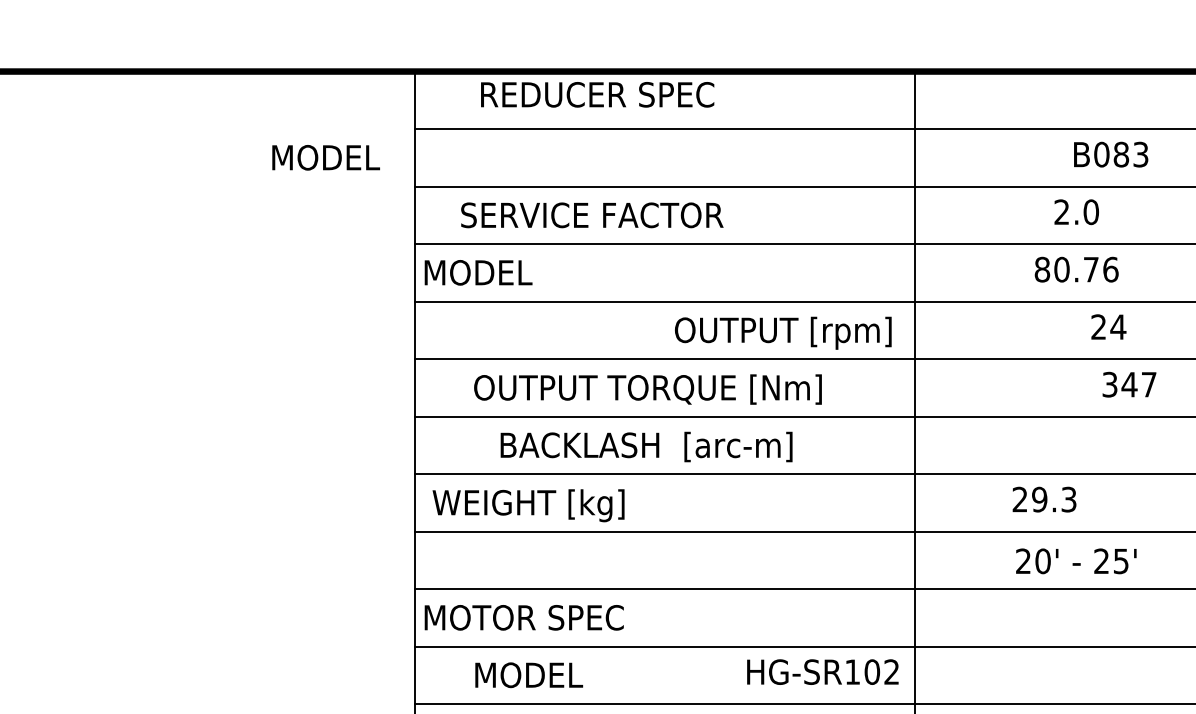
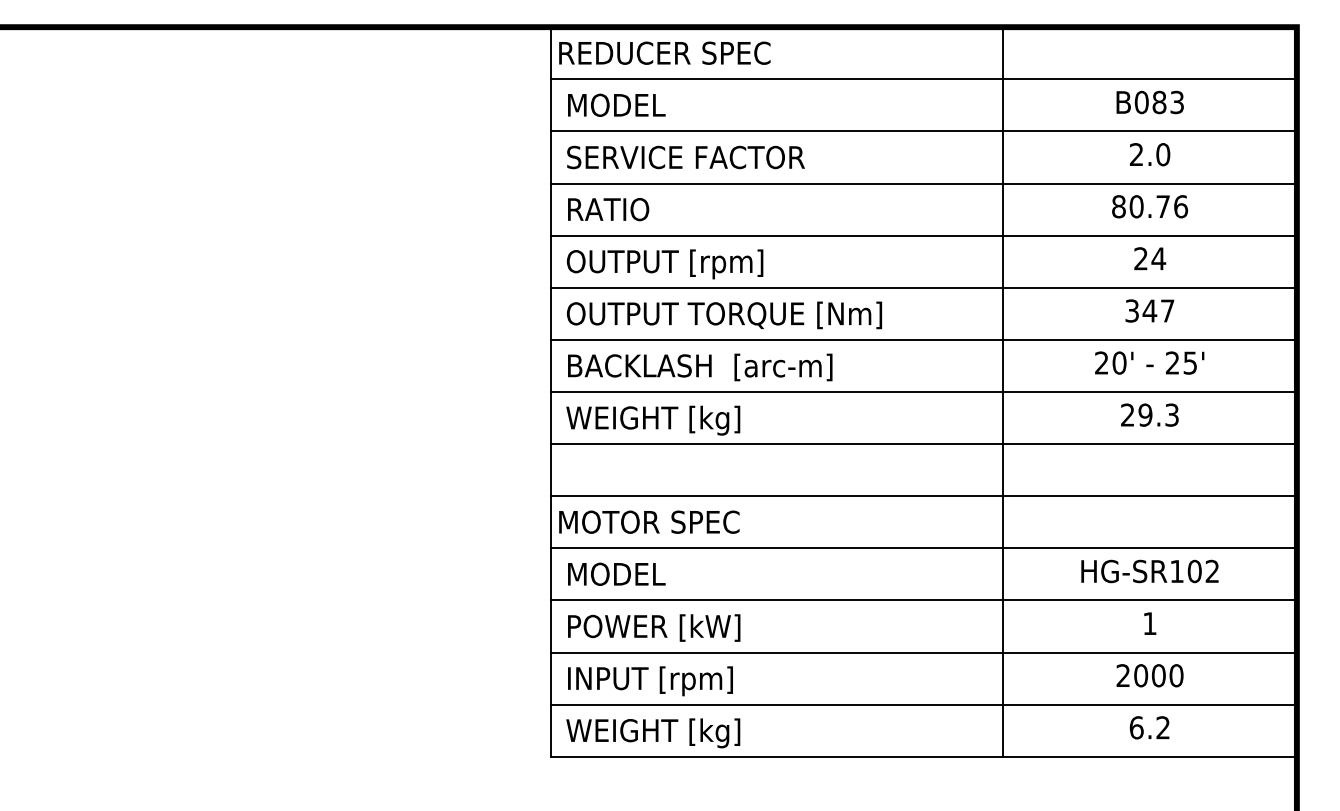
text: (597, 93) -> (664, 52), moved
text: (1110, 154) -> (1149, 102), moved
text: (325, 156) -> (616, 104), moved
text: (591, 215) -> (685, 157), moved
text: (478, 272) -> (607, 209), MODEL -> RATIO
text: (1109, 326) -> (1150, 258), moved
text: (782, 333) -> (664, 264), moved
text: (1129, 384) -> (1149, 310), moved
text: (648, 389) -> (724, 315), moved
text: (646, 447) -> (700, 367), moved
text: (1044, 498) -> (1149, 414), moved
text: (1076, 560) -> (1149, 362), moved
text: (822, 672) -> (1149, 571), moved
text: (528, 674) -> (616, 573), moved

